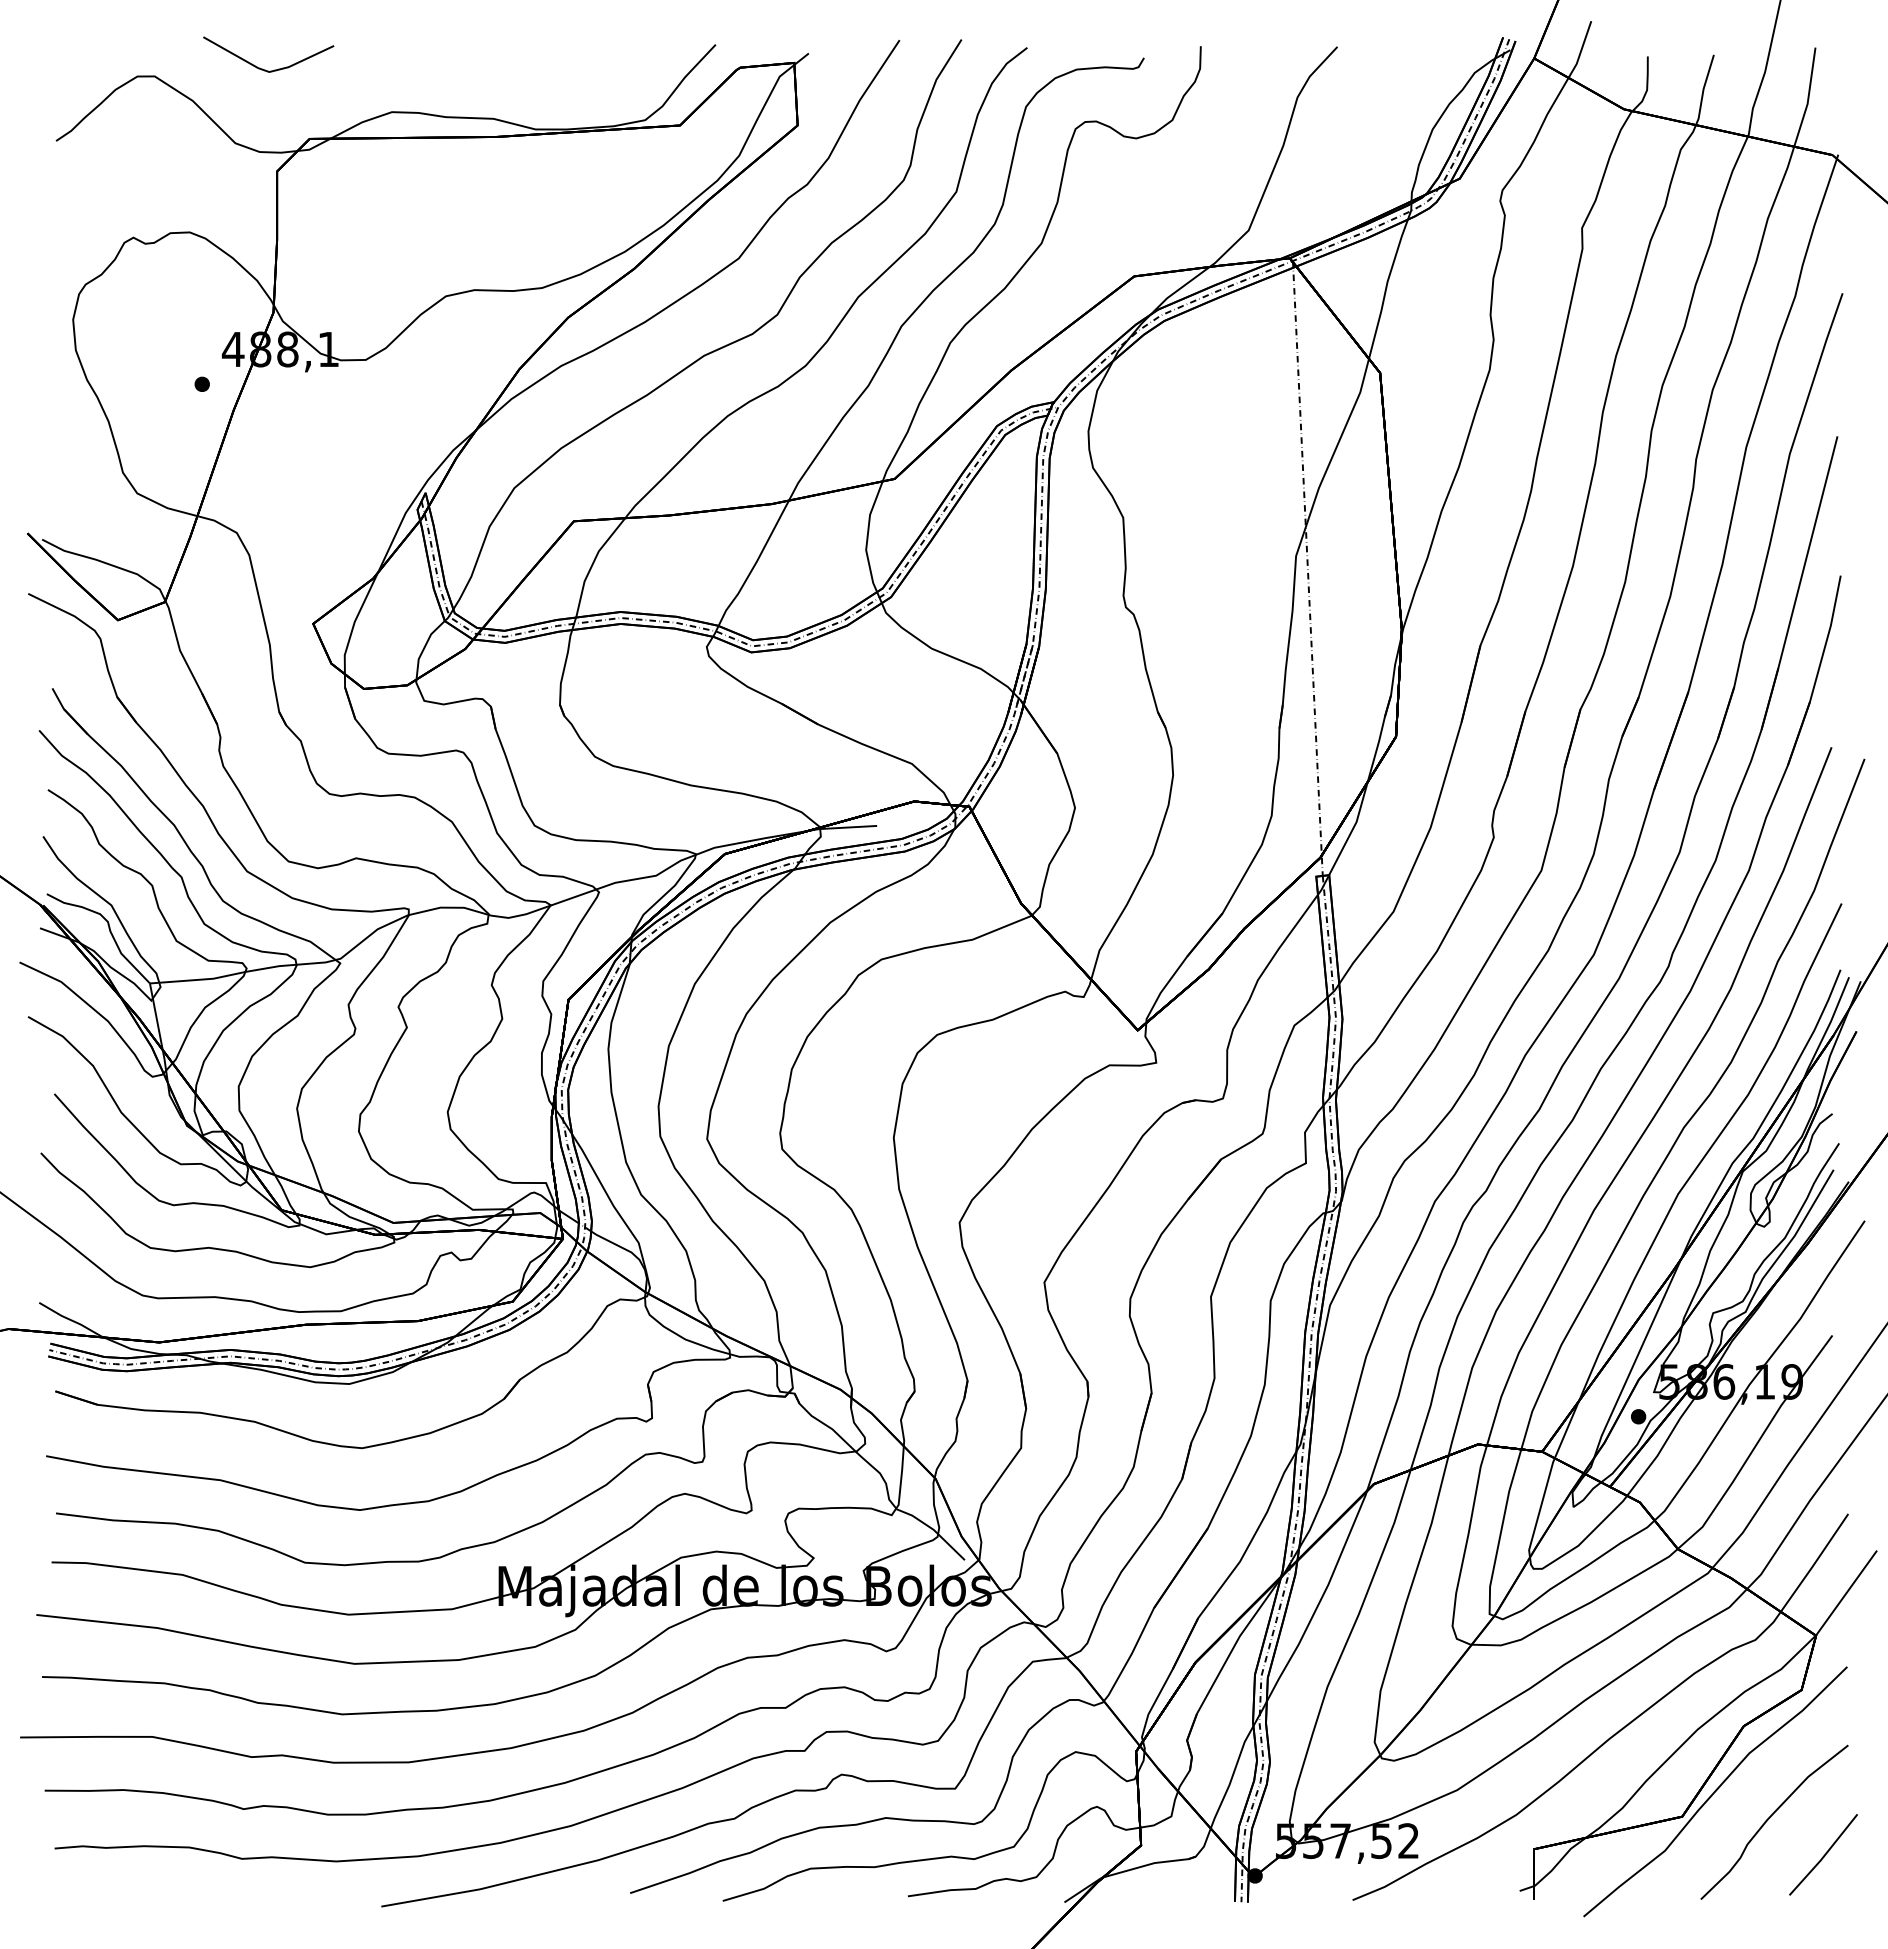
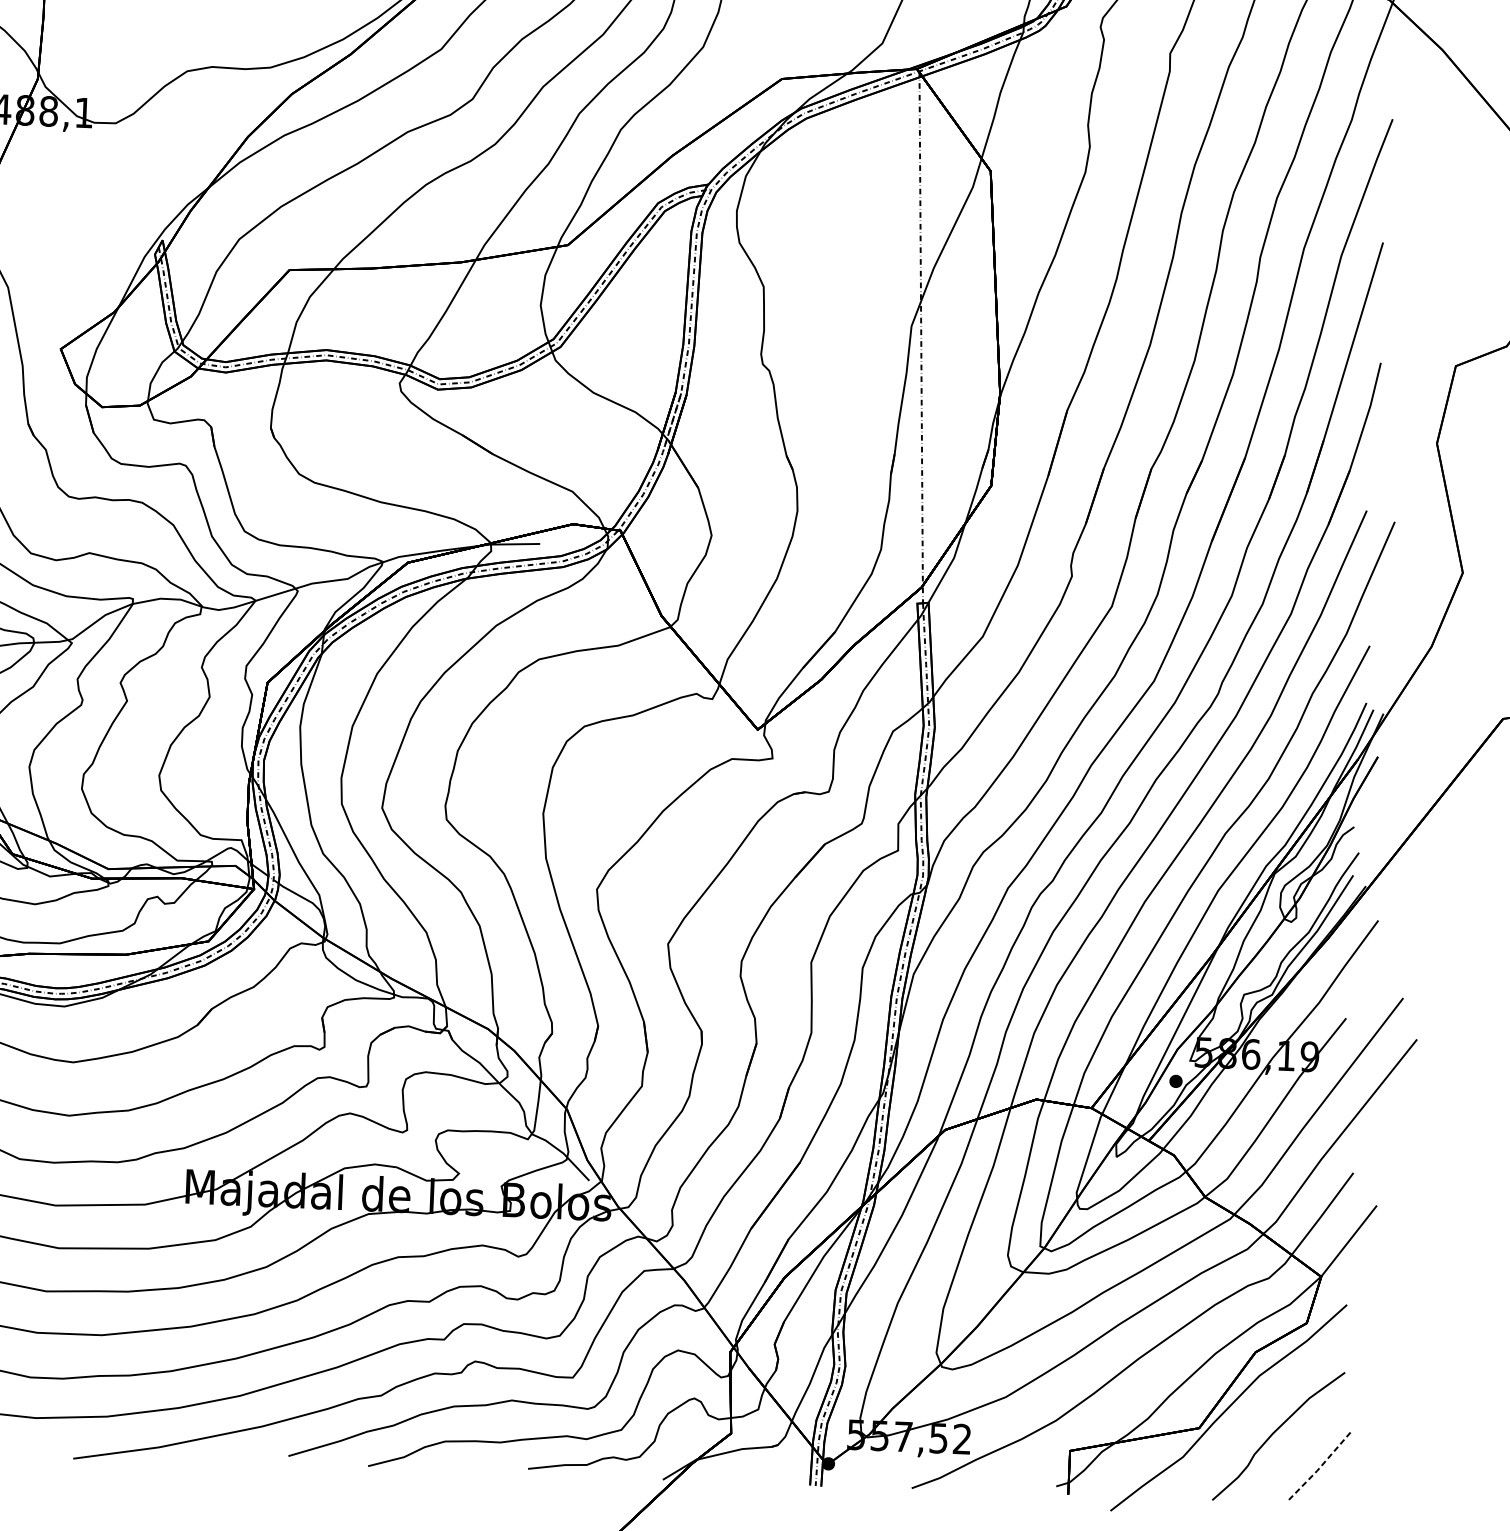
line: (1823, 1856) -> (1319, 1467), solid -> dashed

